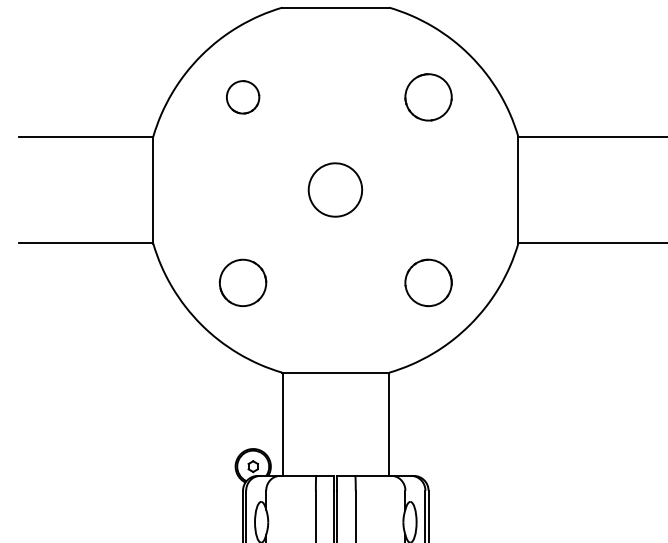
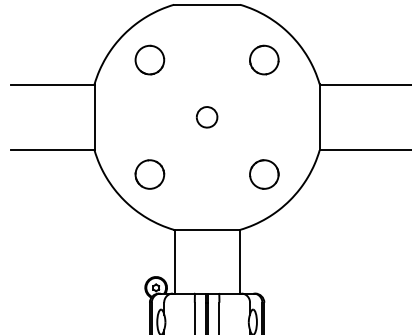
part: (242, 96) -> (149, 59), size x1.43
part: (336, 190) -> (207, 117), size x0.62

